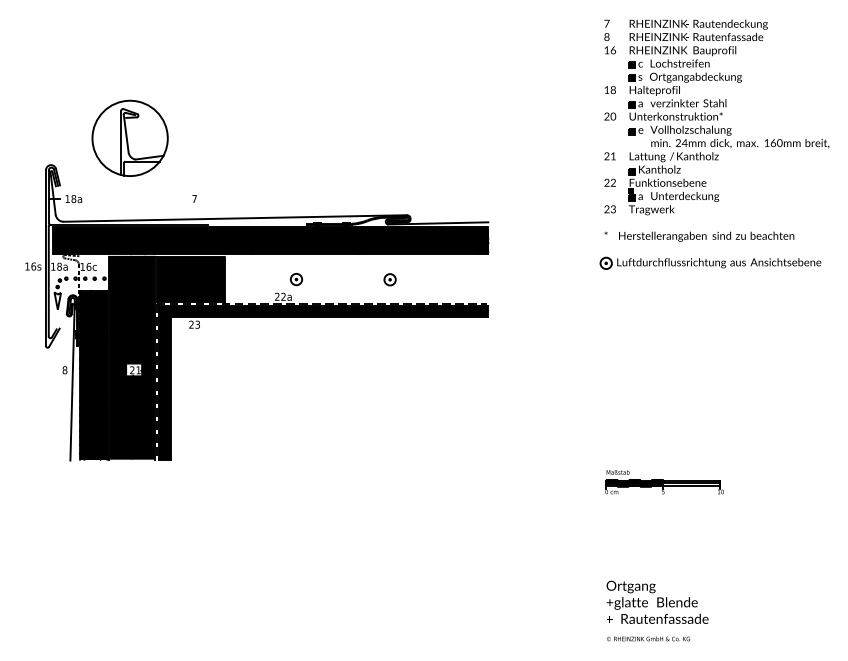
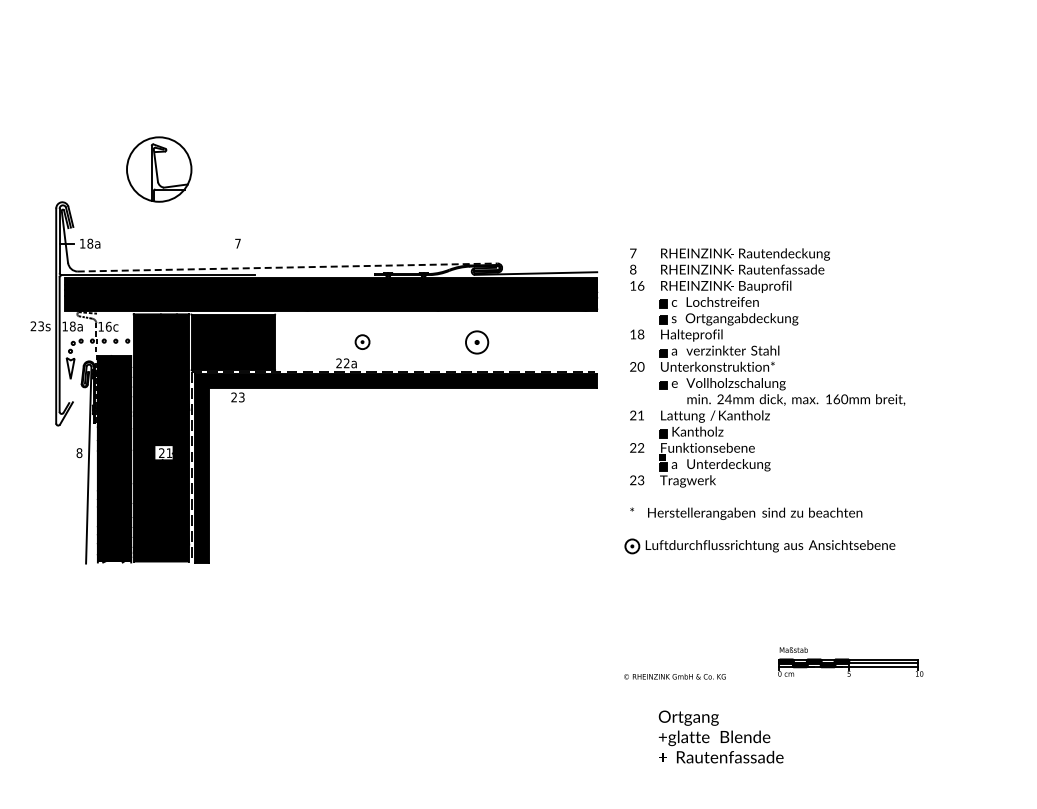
part: (130, 138) -> (159, 169), size x0.7
part: (714, 144) -> (764, 401), moved
line: (235, 218) -> (287, 267), solid -> dashed
text: (30, 266) -> (37, 326), 16s -> 23s
part: (389, 279) -> (476, 342), size x1.6
part: (664, 481) -> (850, 661), moved
text: (657, 601) -> (720, 736), moved
text: (648, 638) -> (674, 676), moved

